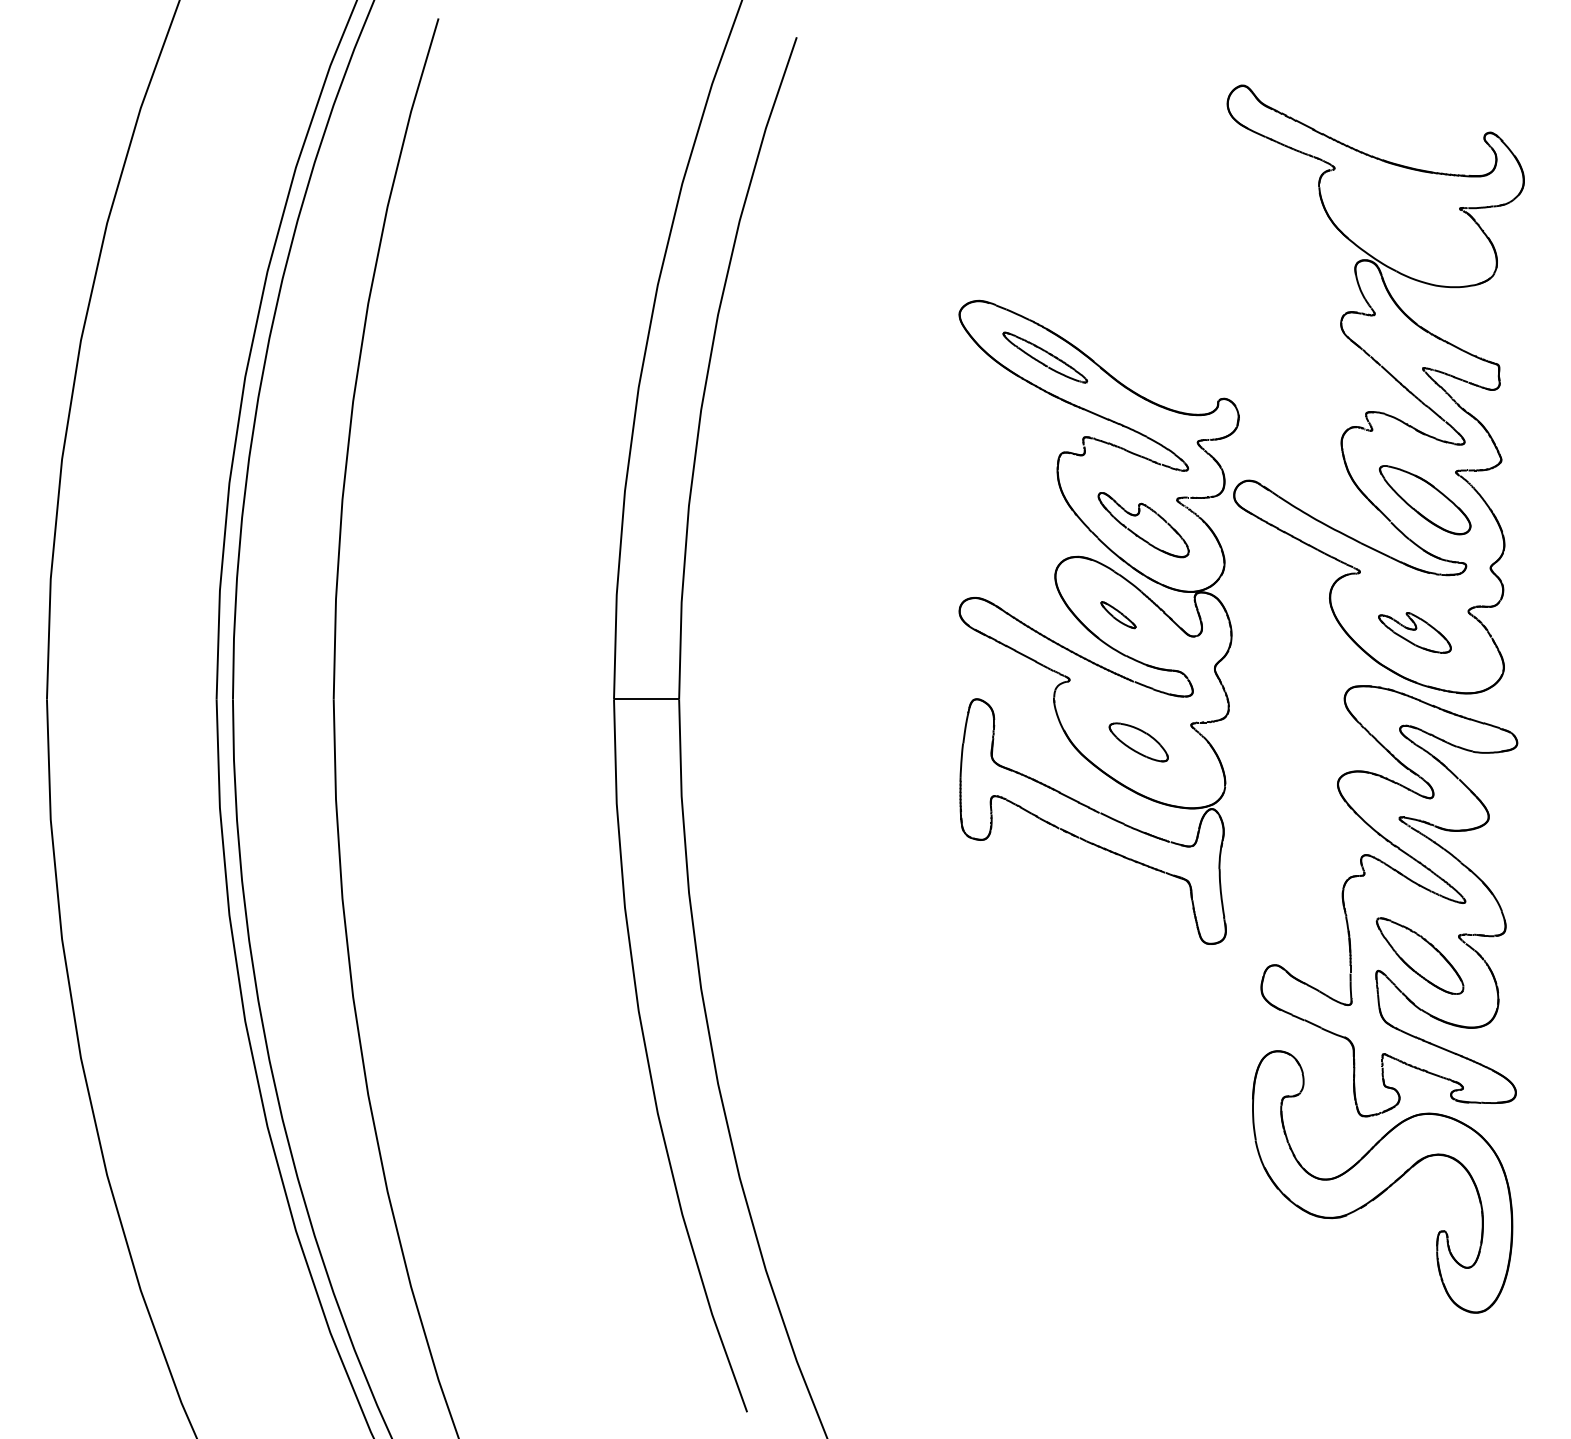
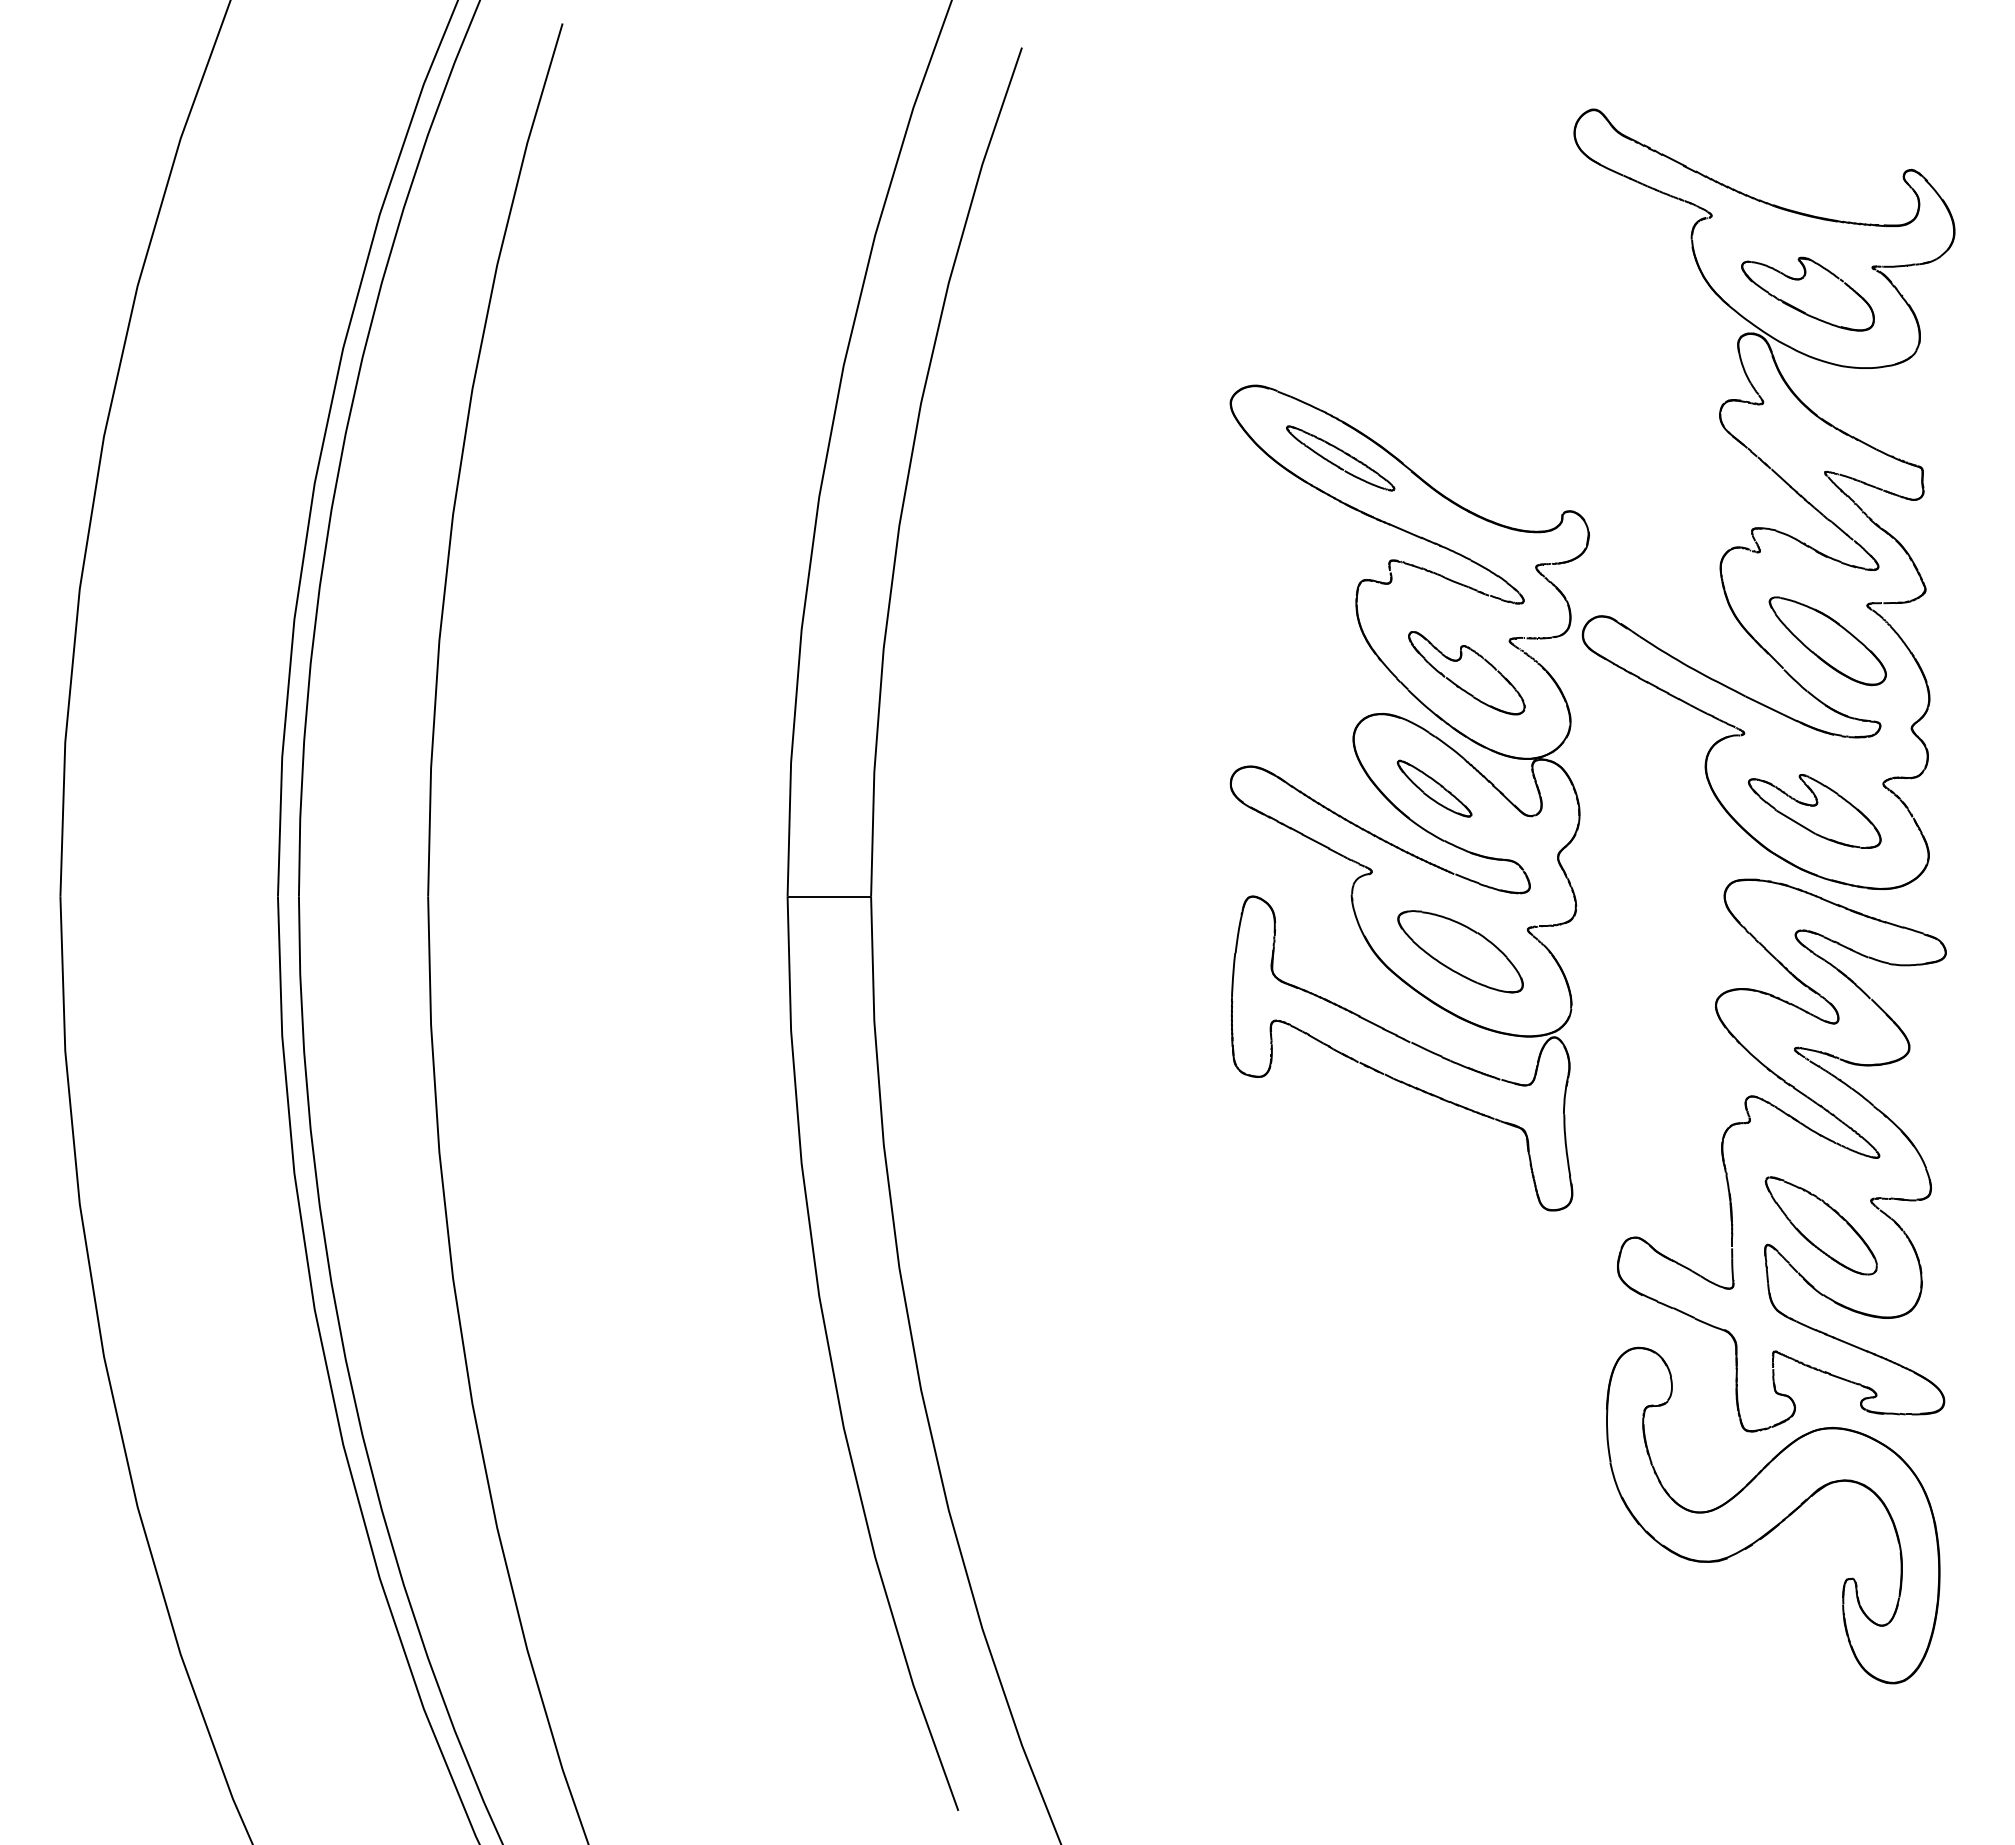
part: (1409, 229) -> (1807, 293), added
part: (1118, 615) -> (1434, 788), size x1.67
part: (1414, 632) -> (1814, 811), size x1.43
part: (1138, 742) -> (1460, 951), size x1.67

